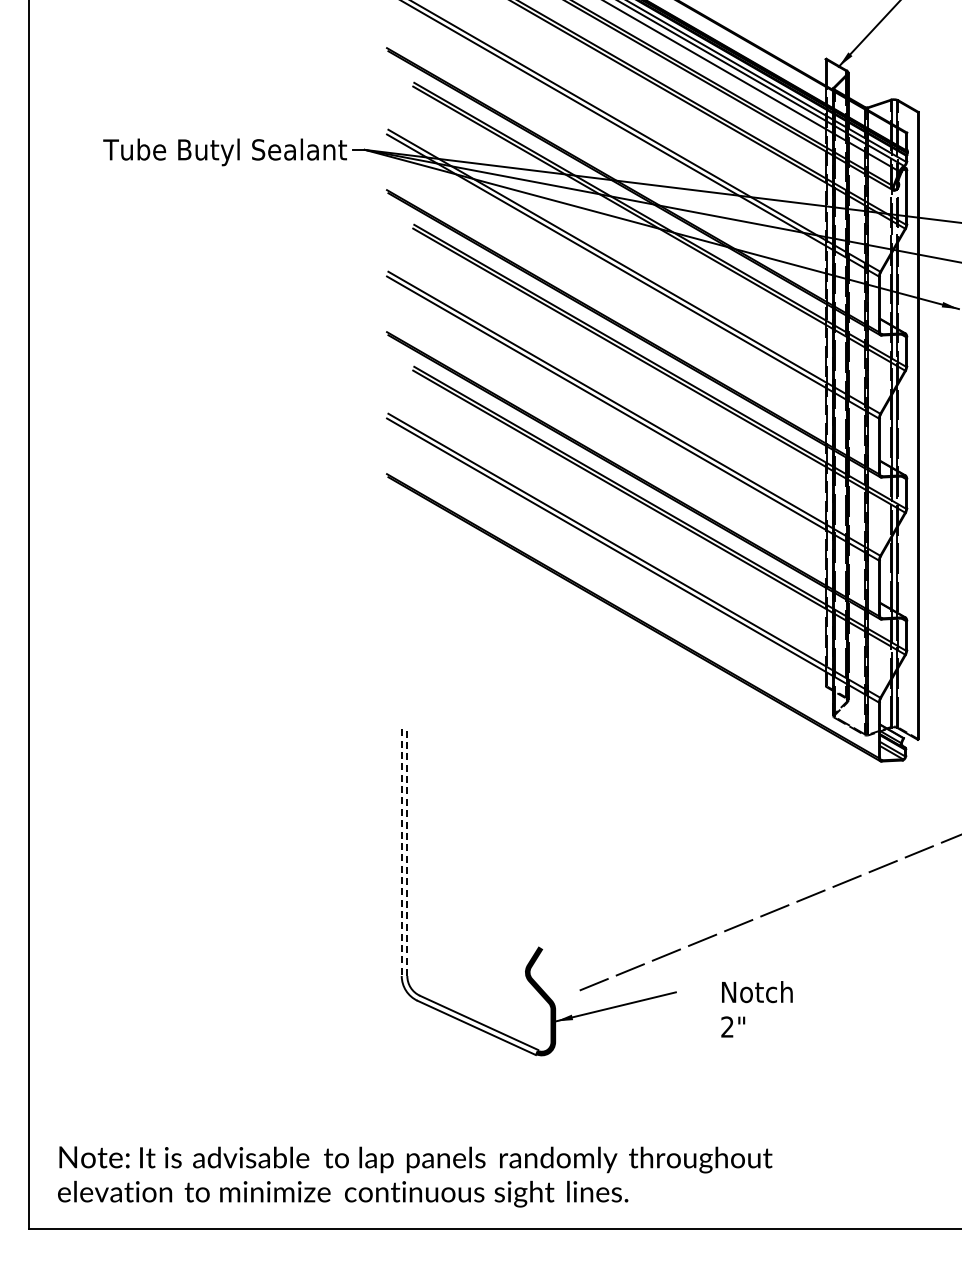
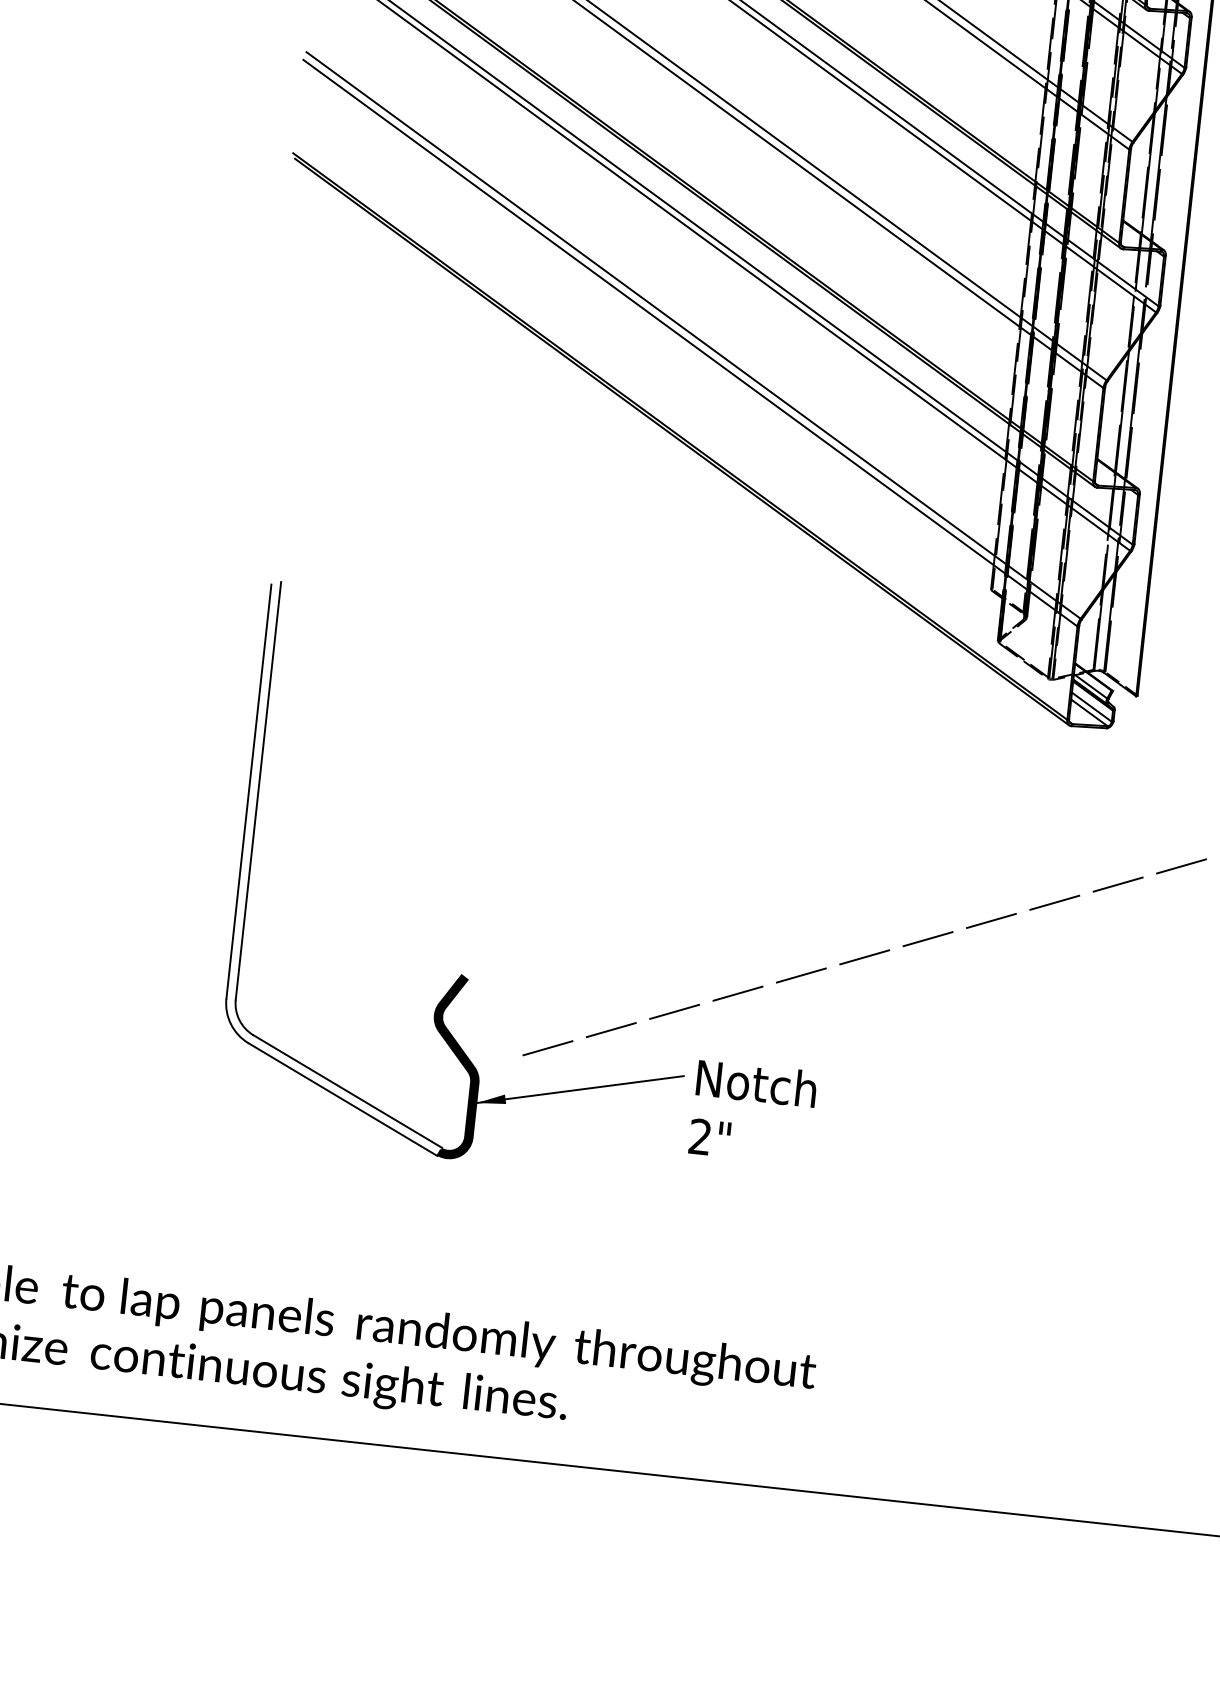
line: (407, 851) -> (258, 790), dashed -> solid
line: (401, 853) -> (248, 792), dashed -> solid
text: (756, 1009) -> (752, 1112), moved

